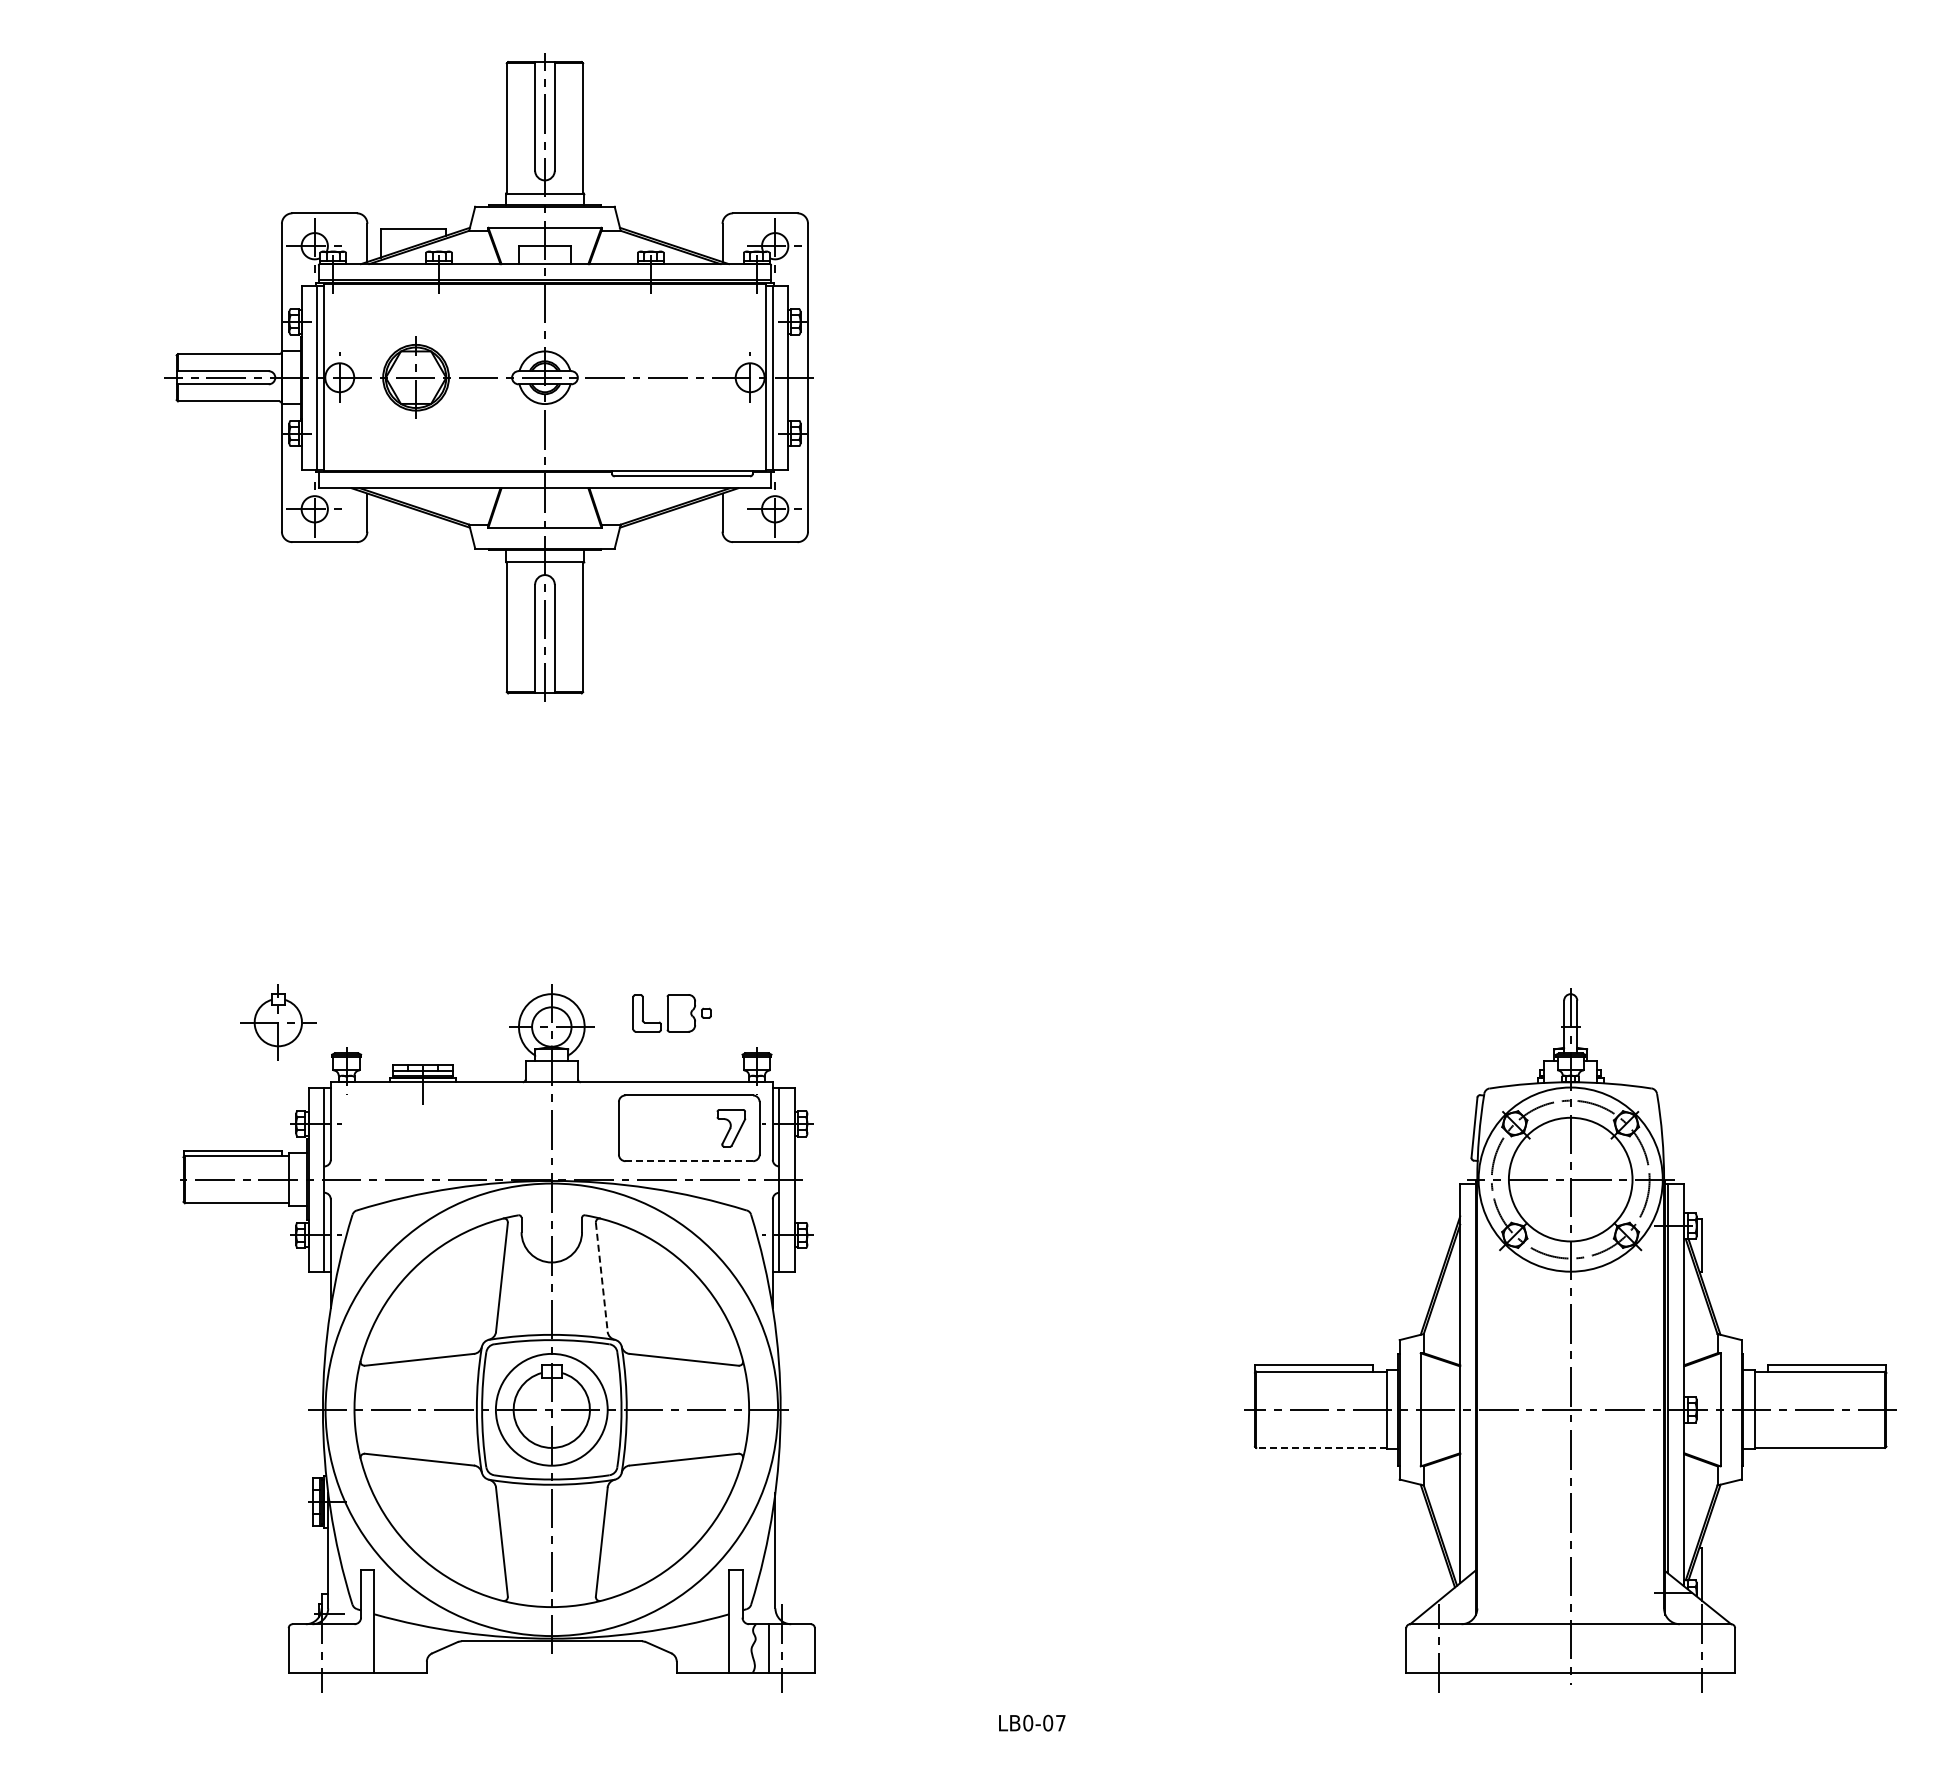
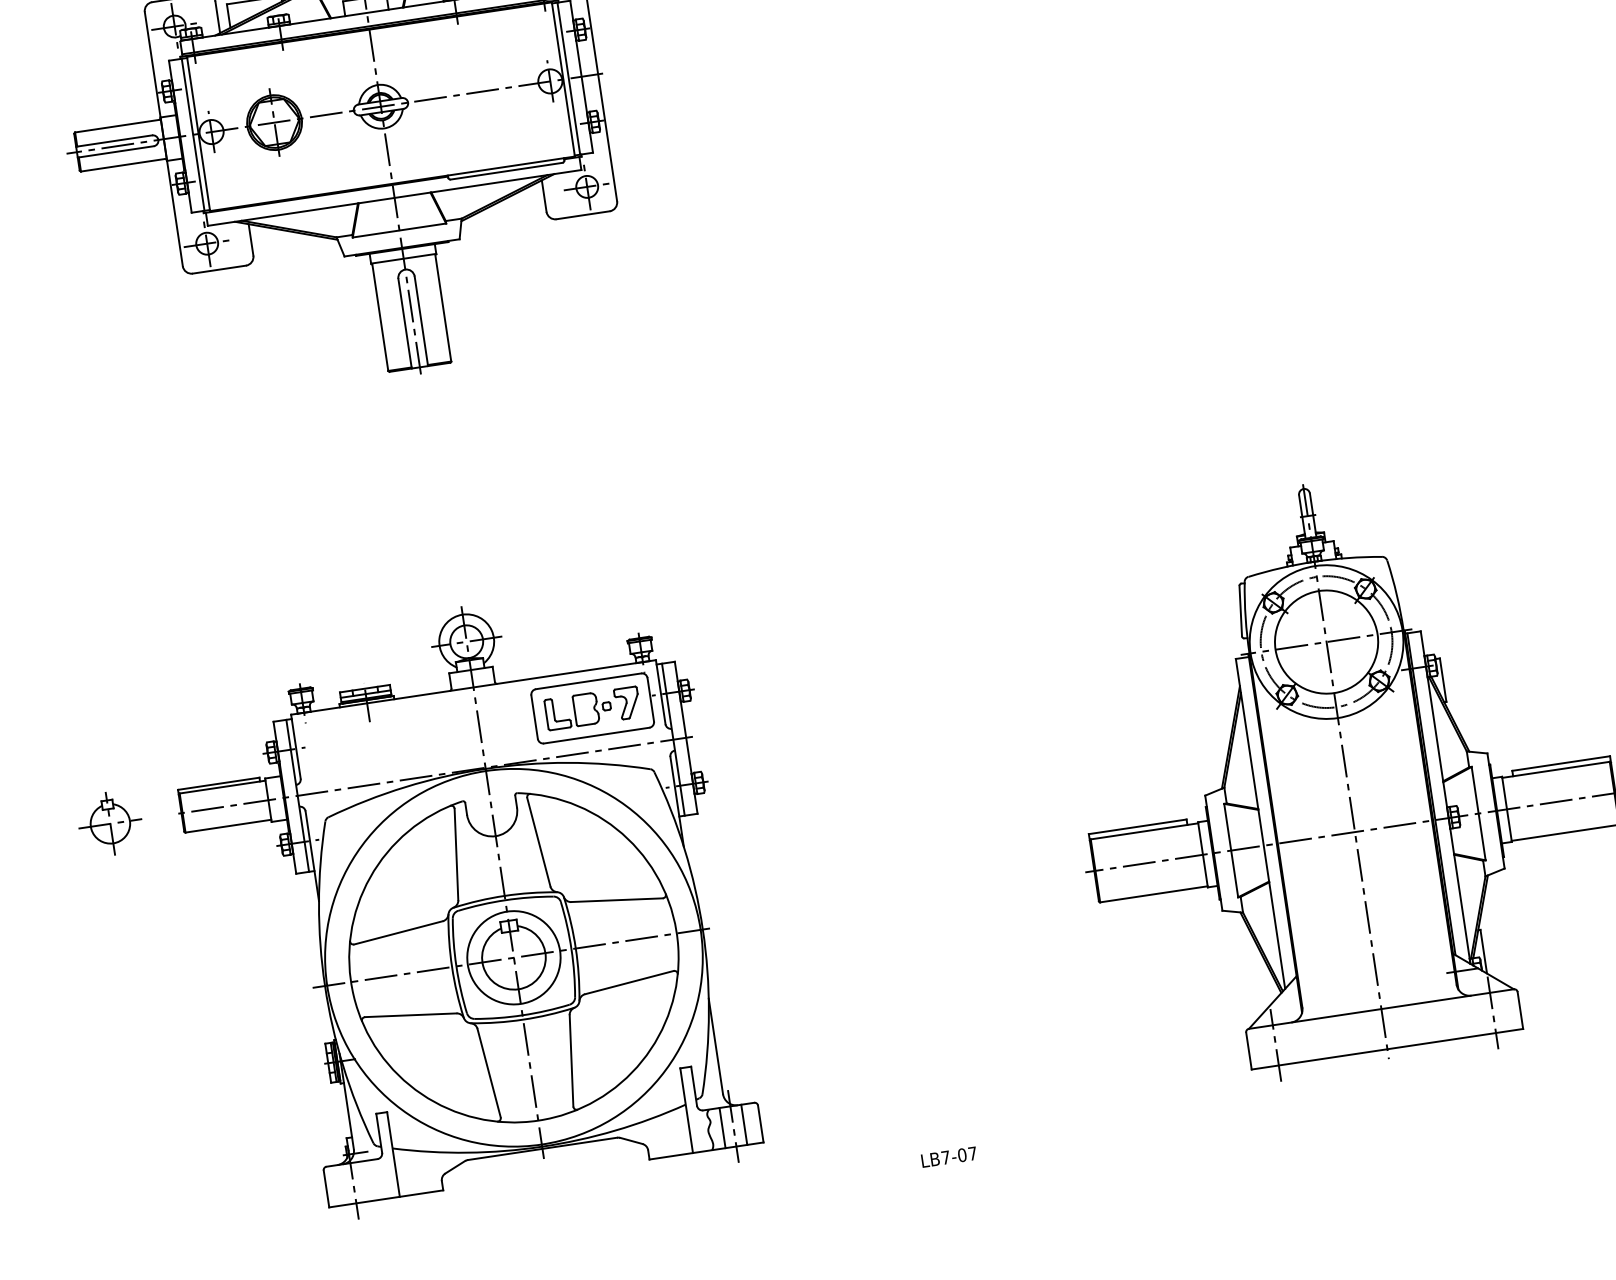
part: (671, 1013) -> (578, 710), moved
part: (278, 1022) -> (110, 823), moved
line: (689, 1161) -> (596, 735), dashed -> solid
line: (601, 1277) -> (538, 842), dashed -> solid
line: (1320, 1447) -> (1153, 894), dashed -> solid
line: (795, 1648) -> (744, 1124), added
text: (1028, 1722) -> (945, 1157), LB0-07 -> LB7-07

